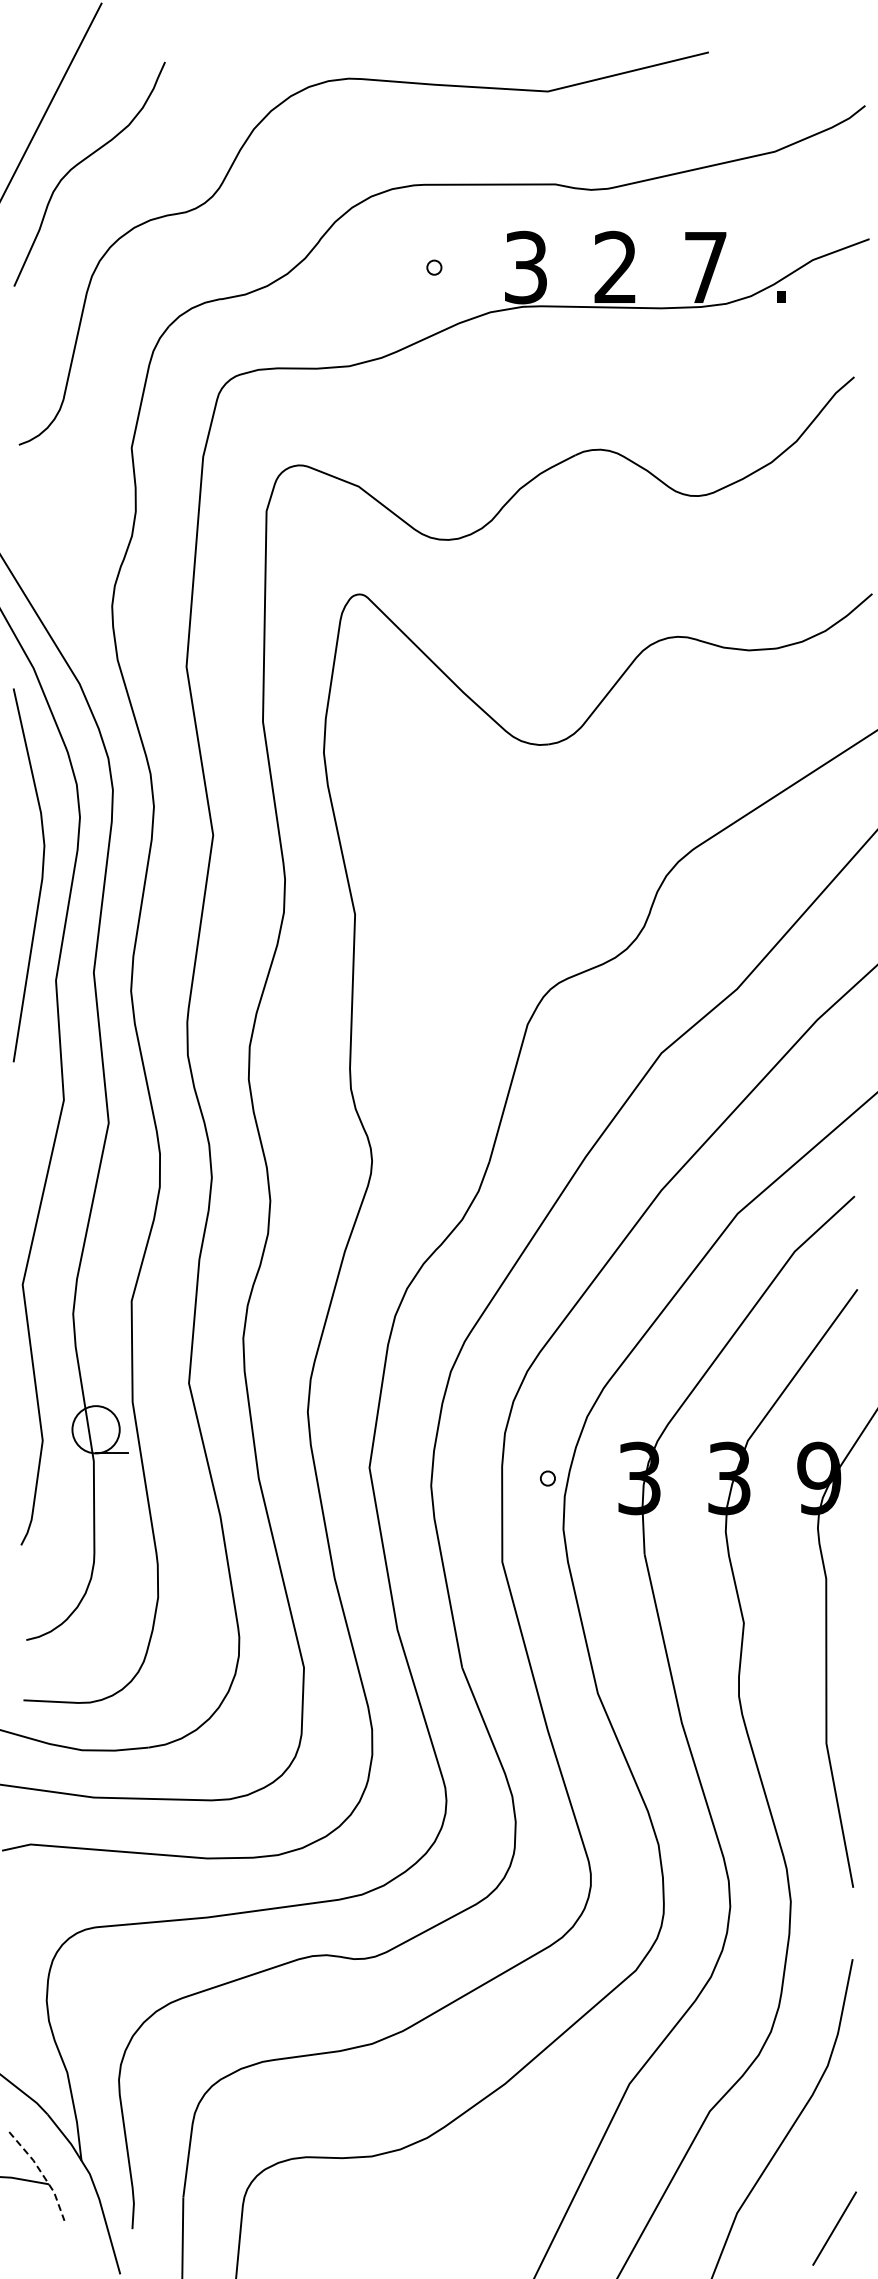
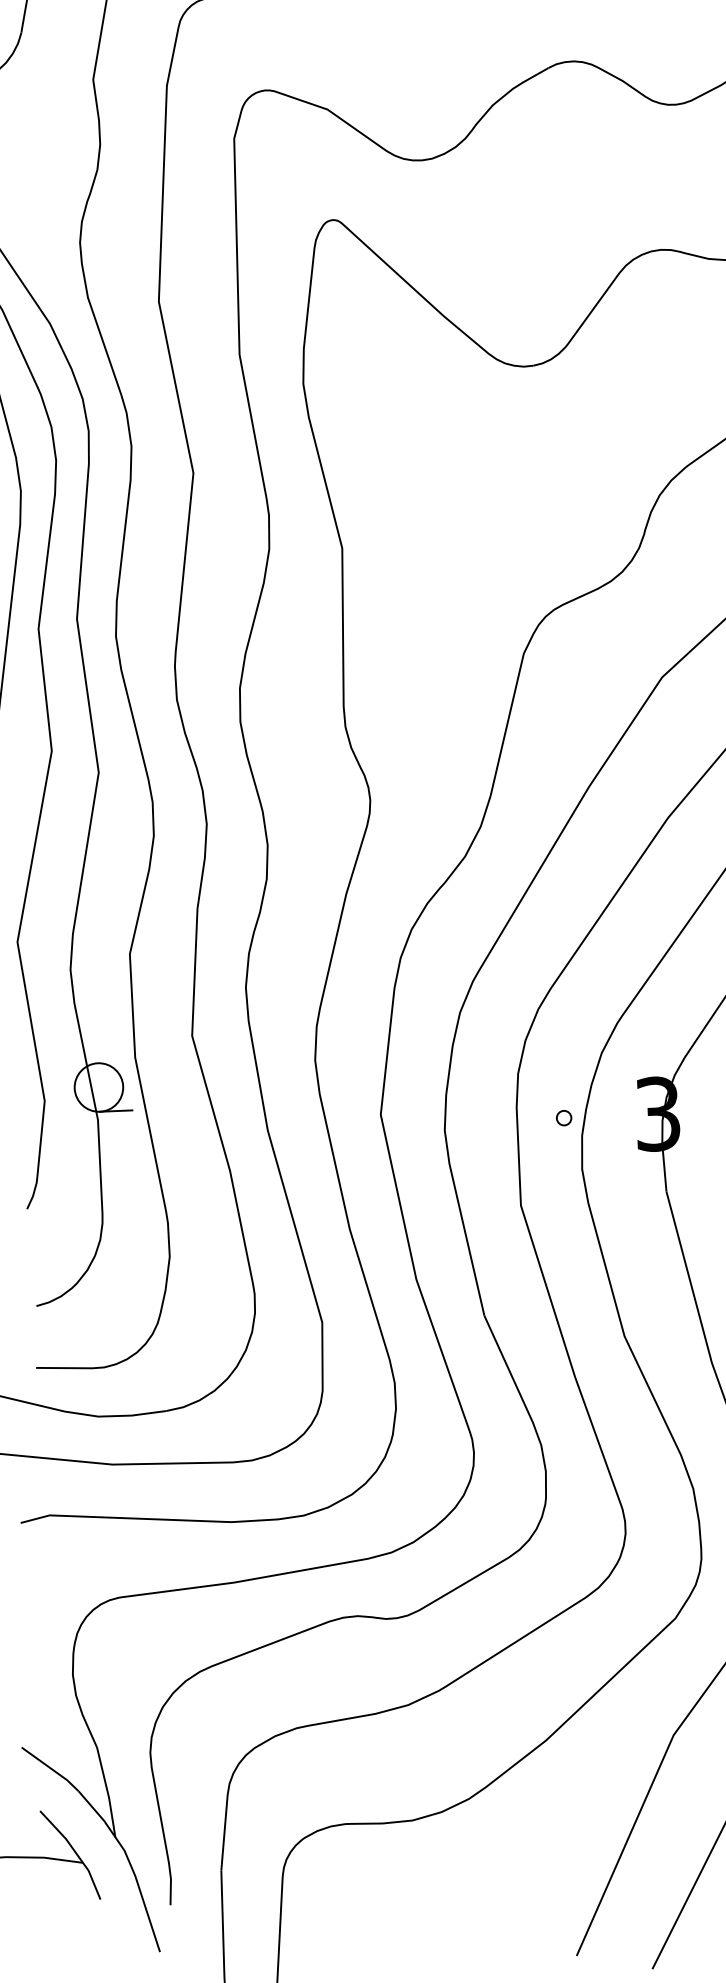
line: (41, 2173) -> (74, 1852), dashed -> solid

